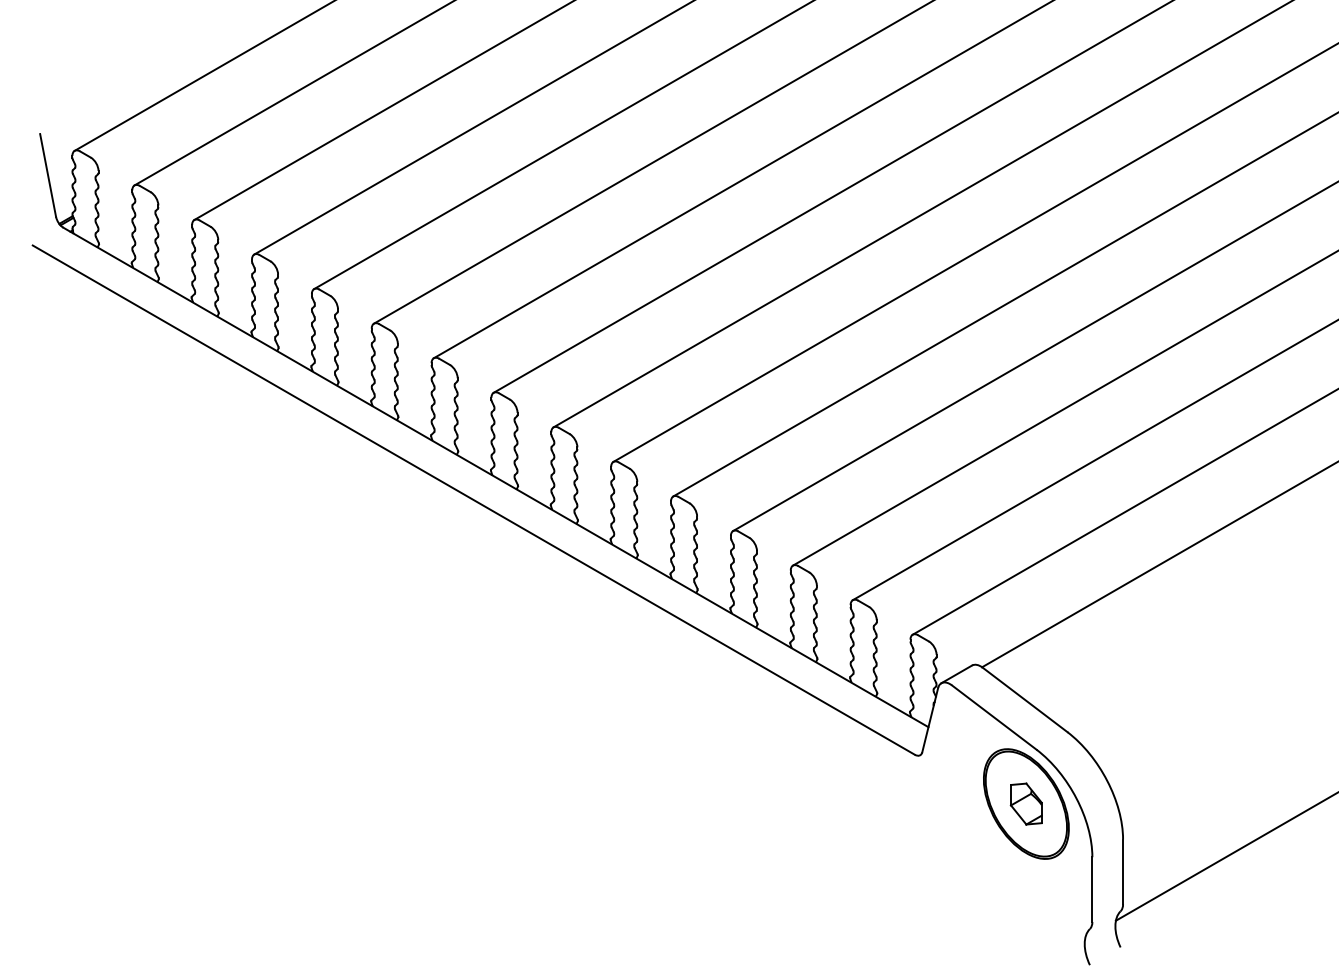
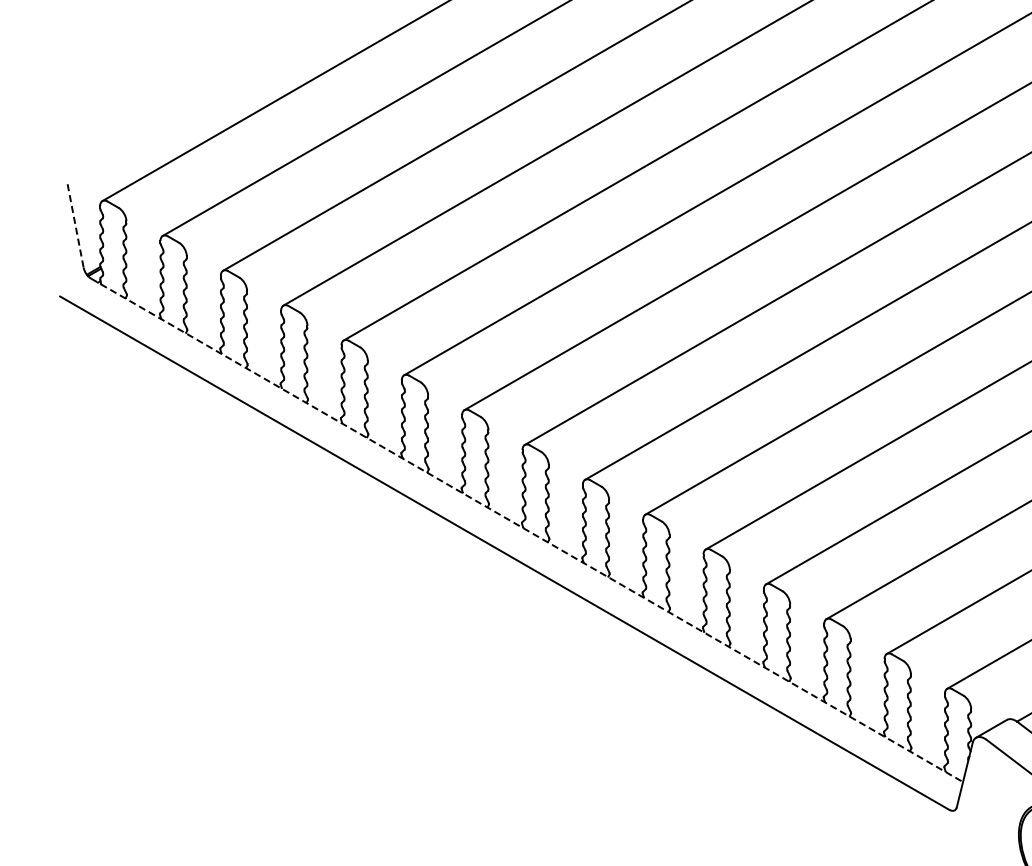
line: (48, 175) -> (76, 225), solid -> dashed
line: (496, 477) -> (527, 530), solid -> dashed

